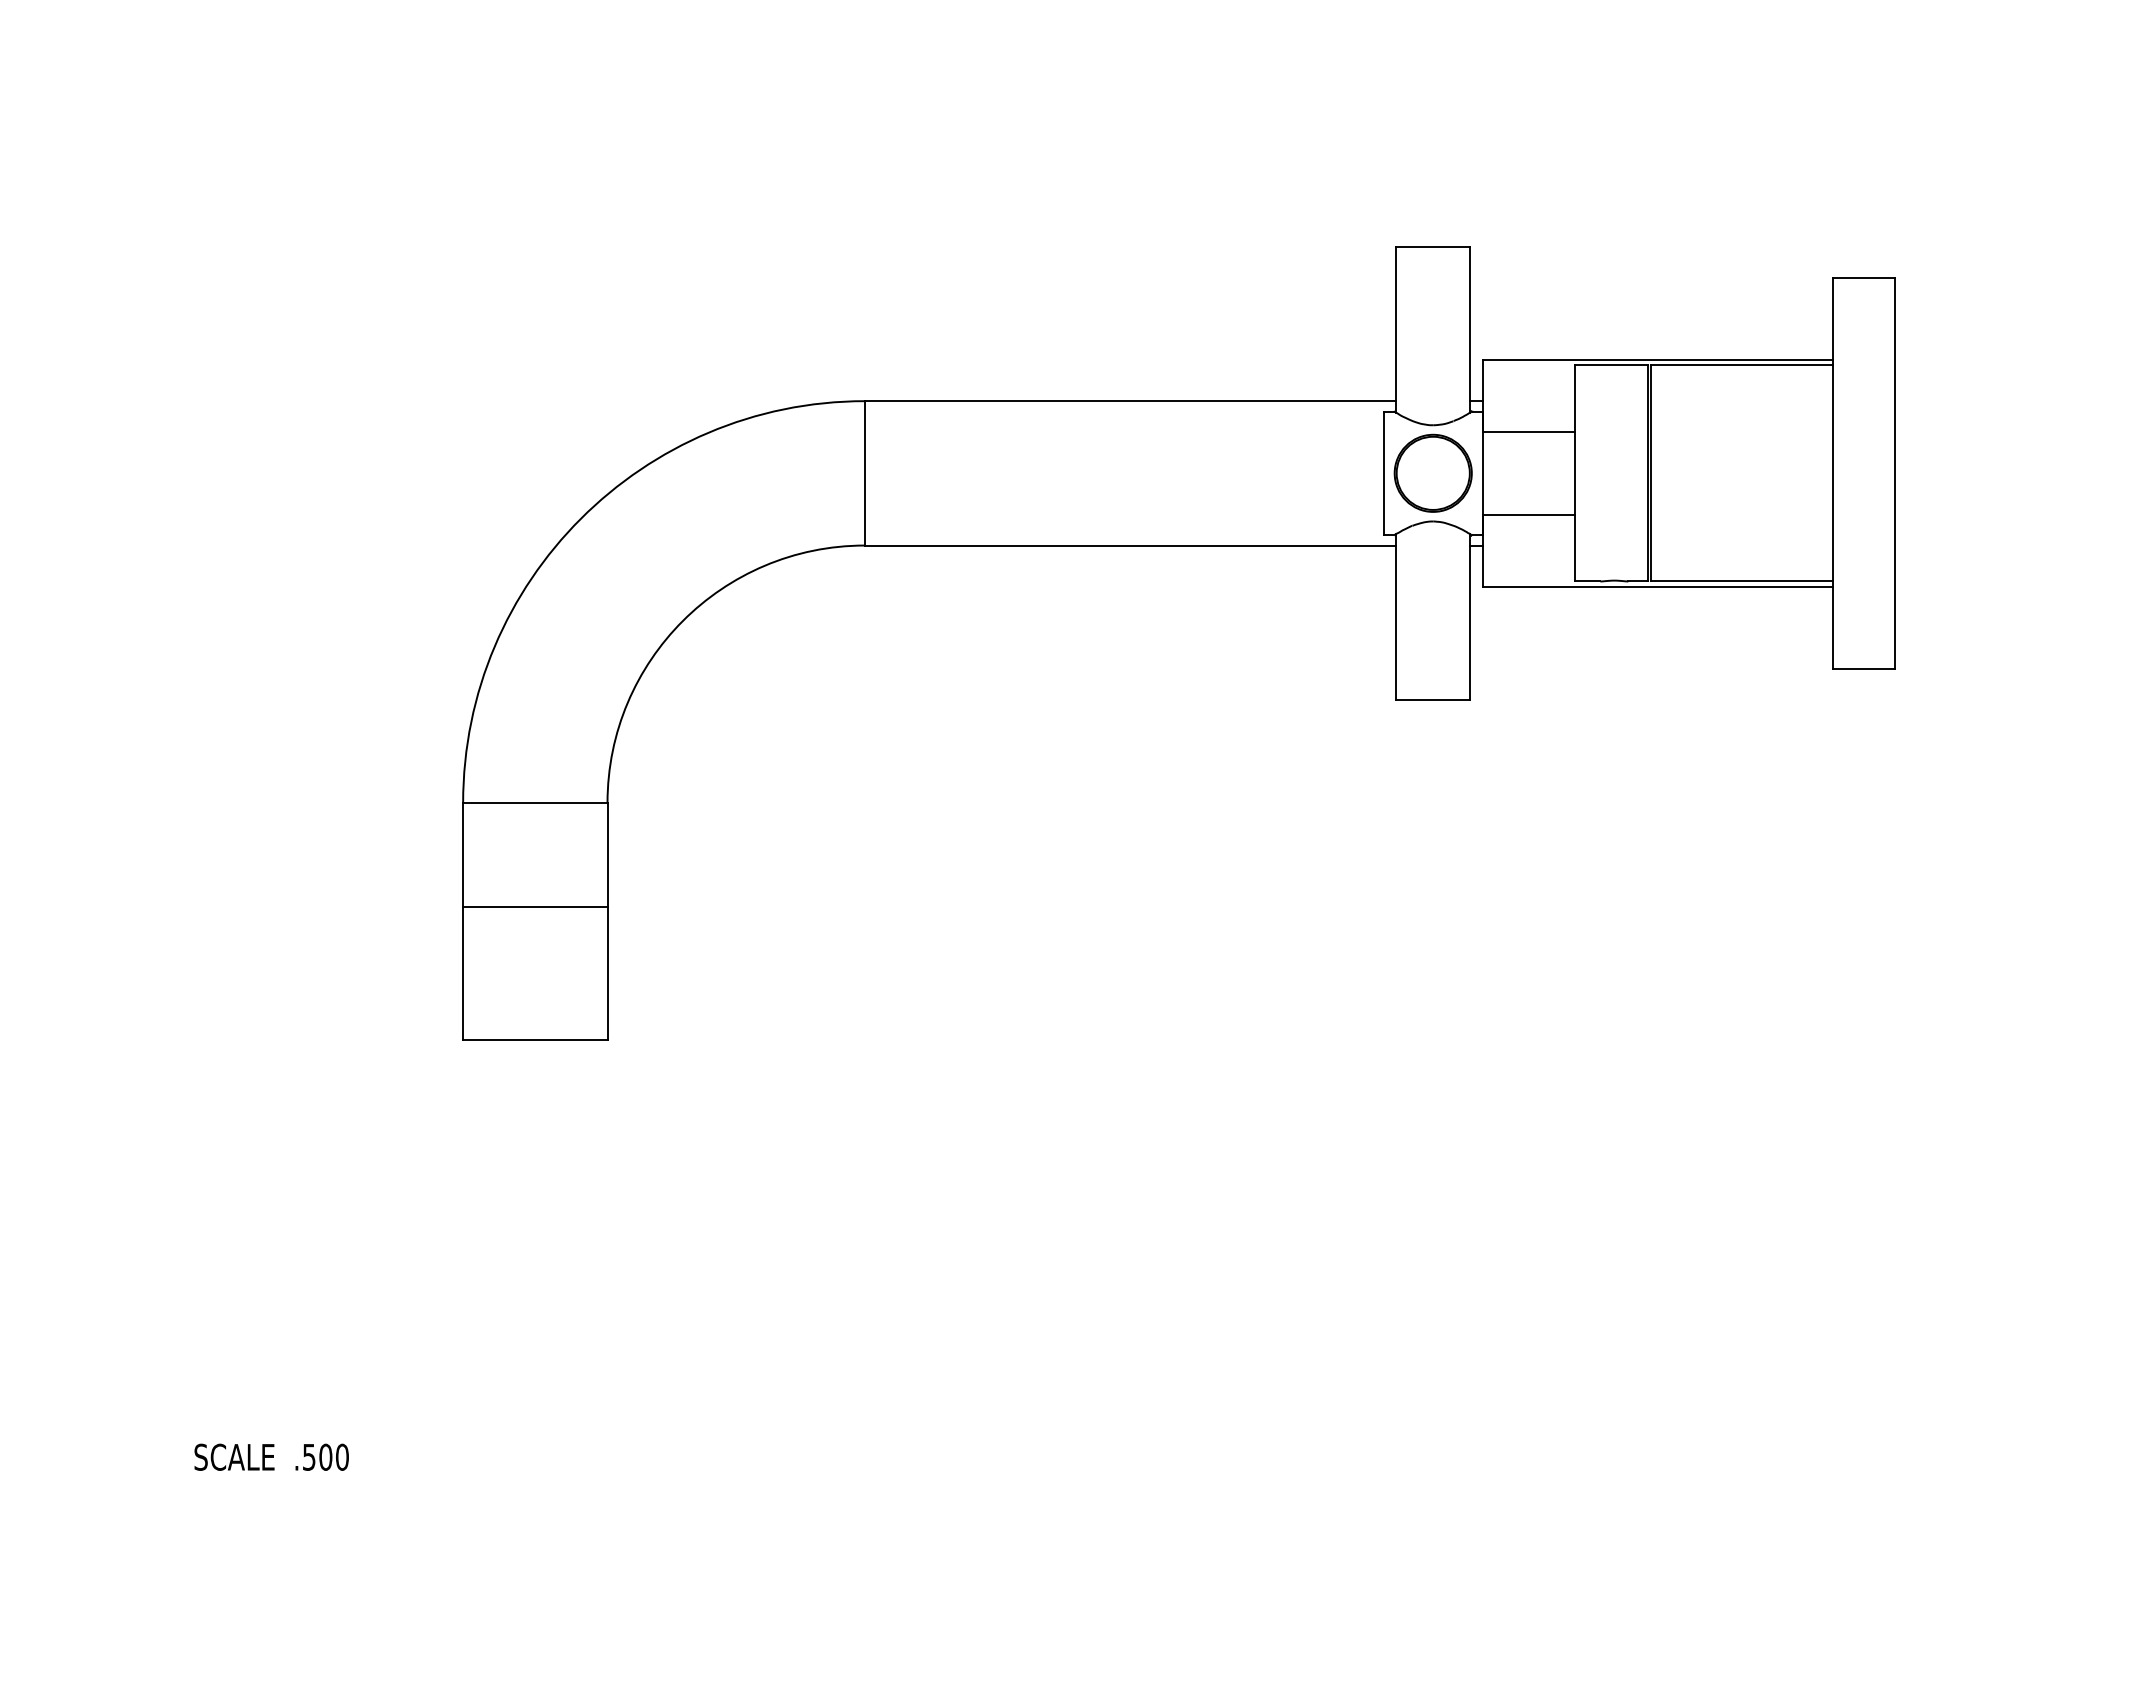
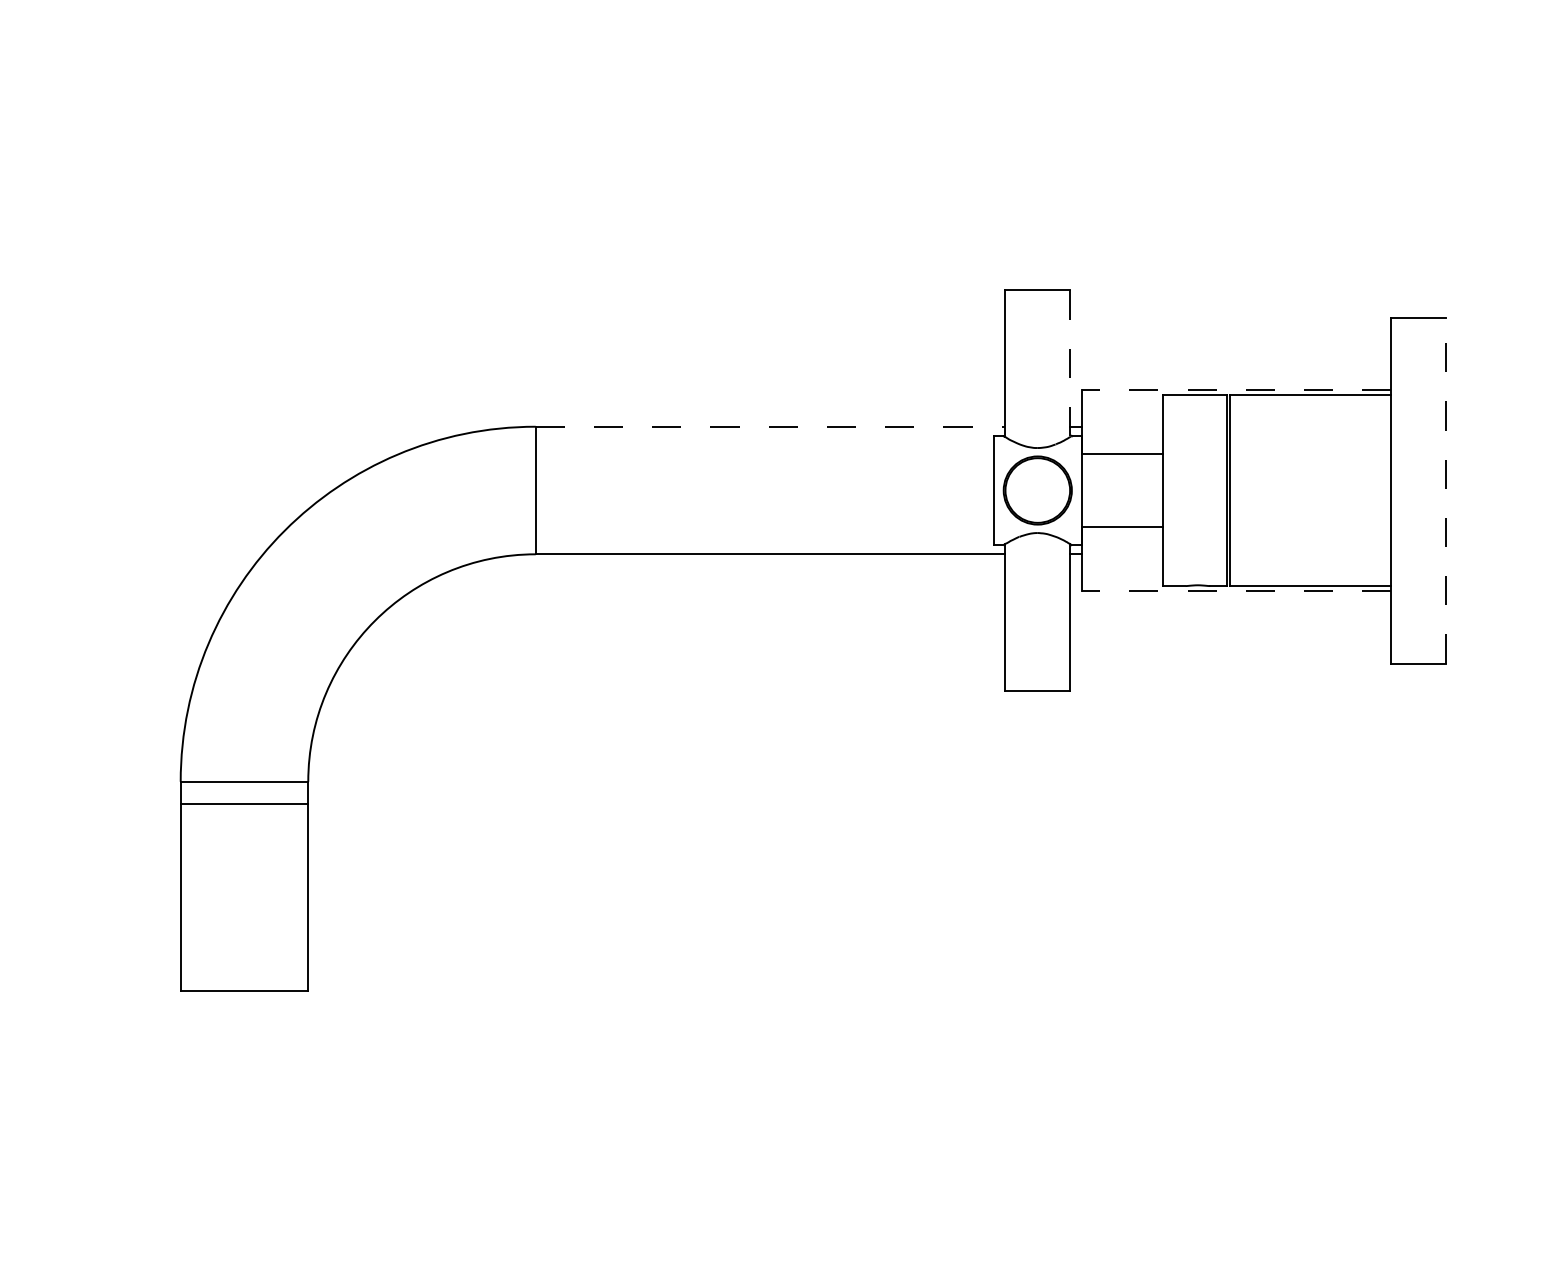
line: (1469, 330) -> (1069, 364), solid -> dashed
line: (1657, 359) -> (1235, 389), solid -> dashed
line: (1130, 401) -> (770, 427), solid -> dashed
line: (1895, 473) -> (1446, 490), solid -> dashed
line: (1657, 586) -> (1235, 590), solid -> dashed
line: (535, 906) -> (244, 803), moved

